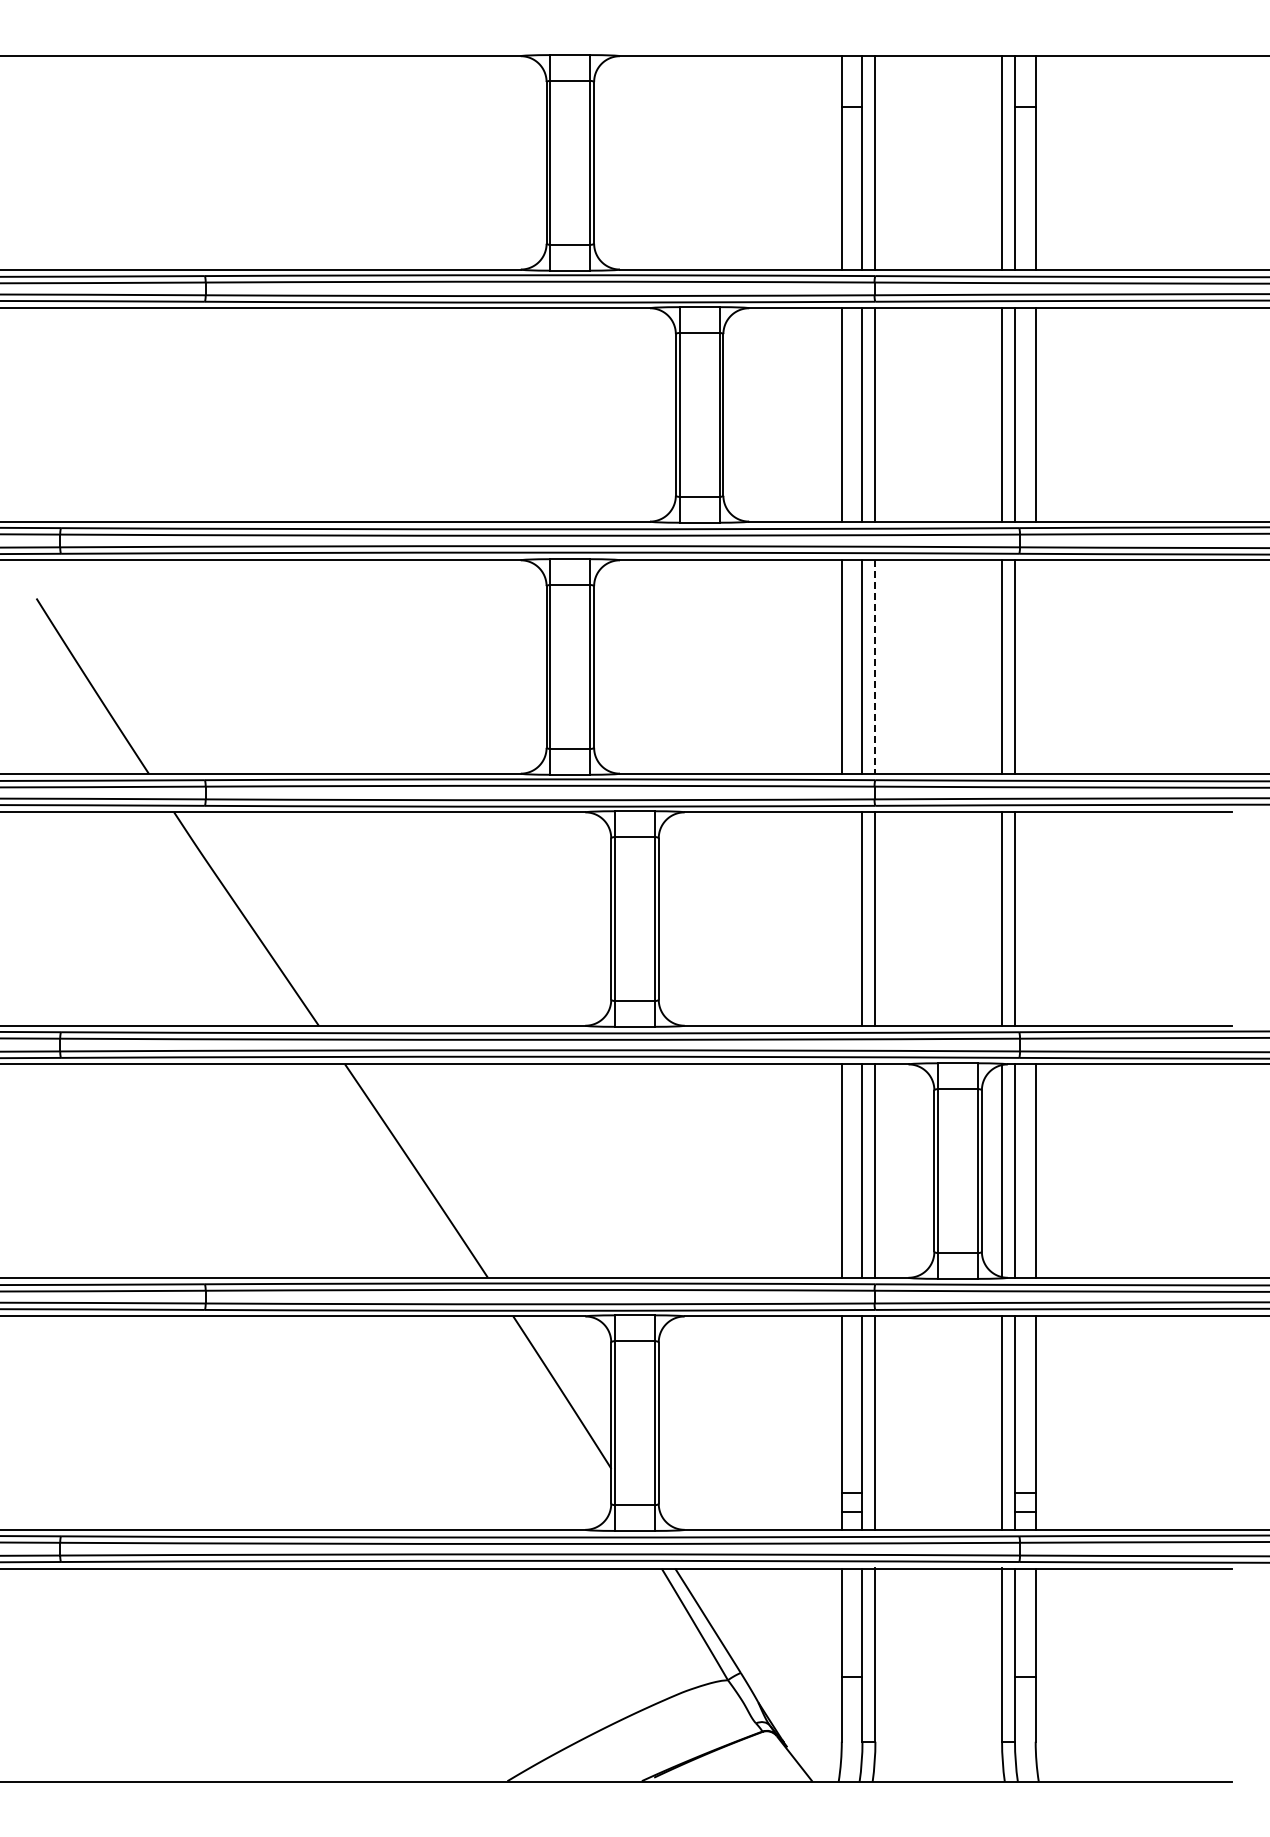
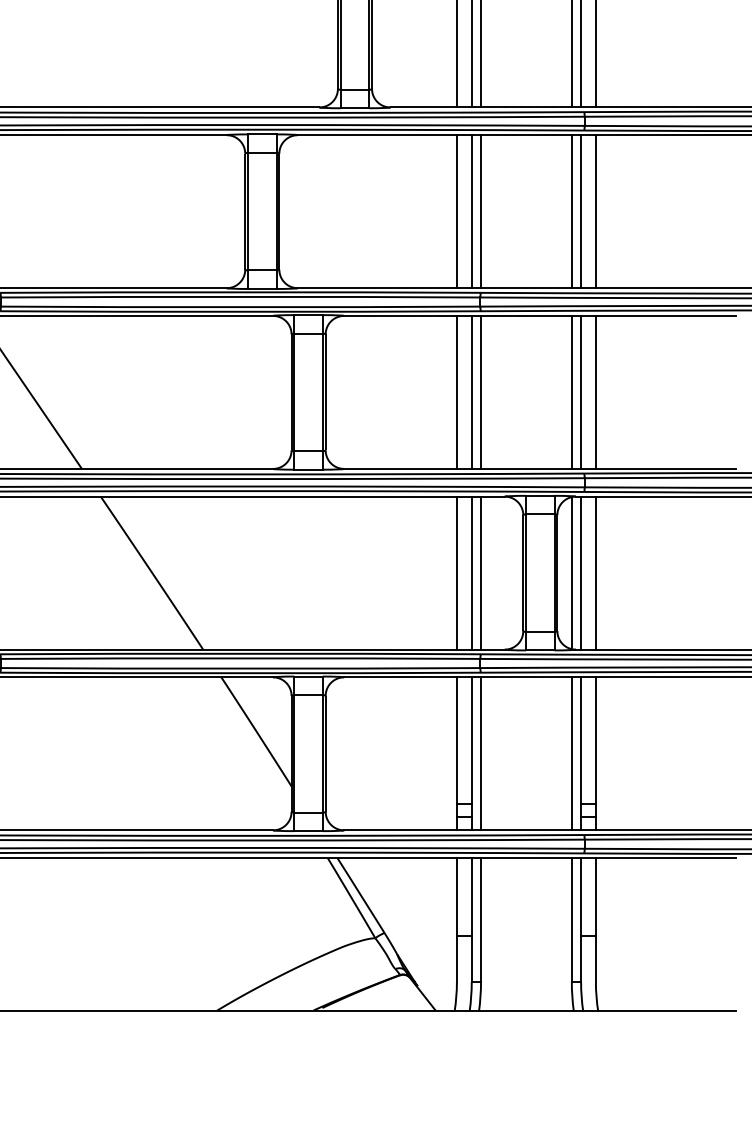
line: (1035, 666) -> (595, 211), added
line: (875, 667) -> (481, 212), dashed -> solid
line: (841, 918) -> (456, 392), added
line: (1035, 918) -> (595, 392), added

